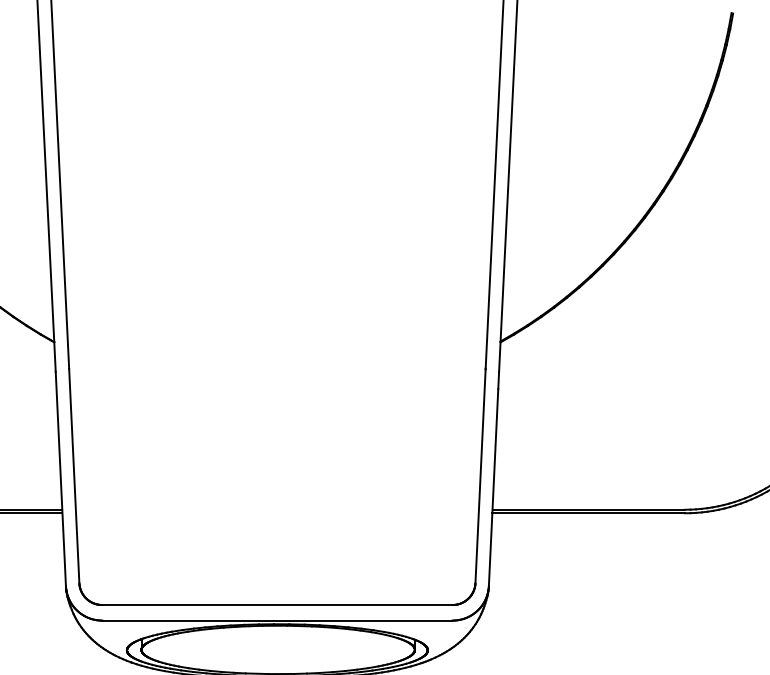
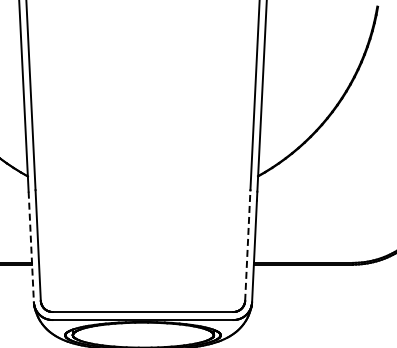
line: (479, 476) -> (247, 245), solid -> dashed
line: (61, 479) -> (31, 247), solid -> dashed

